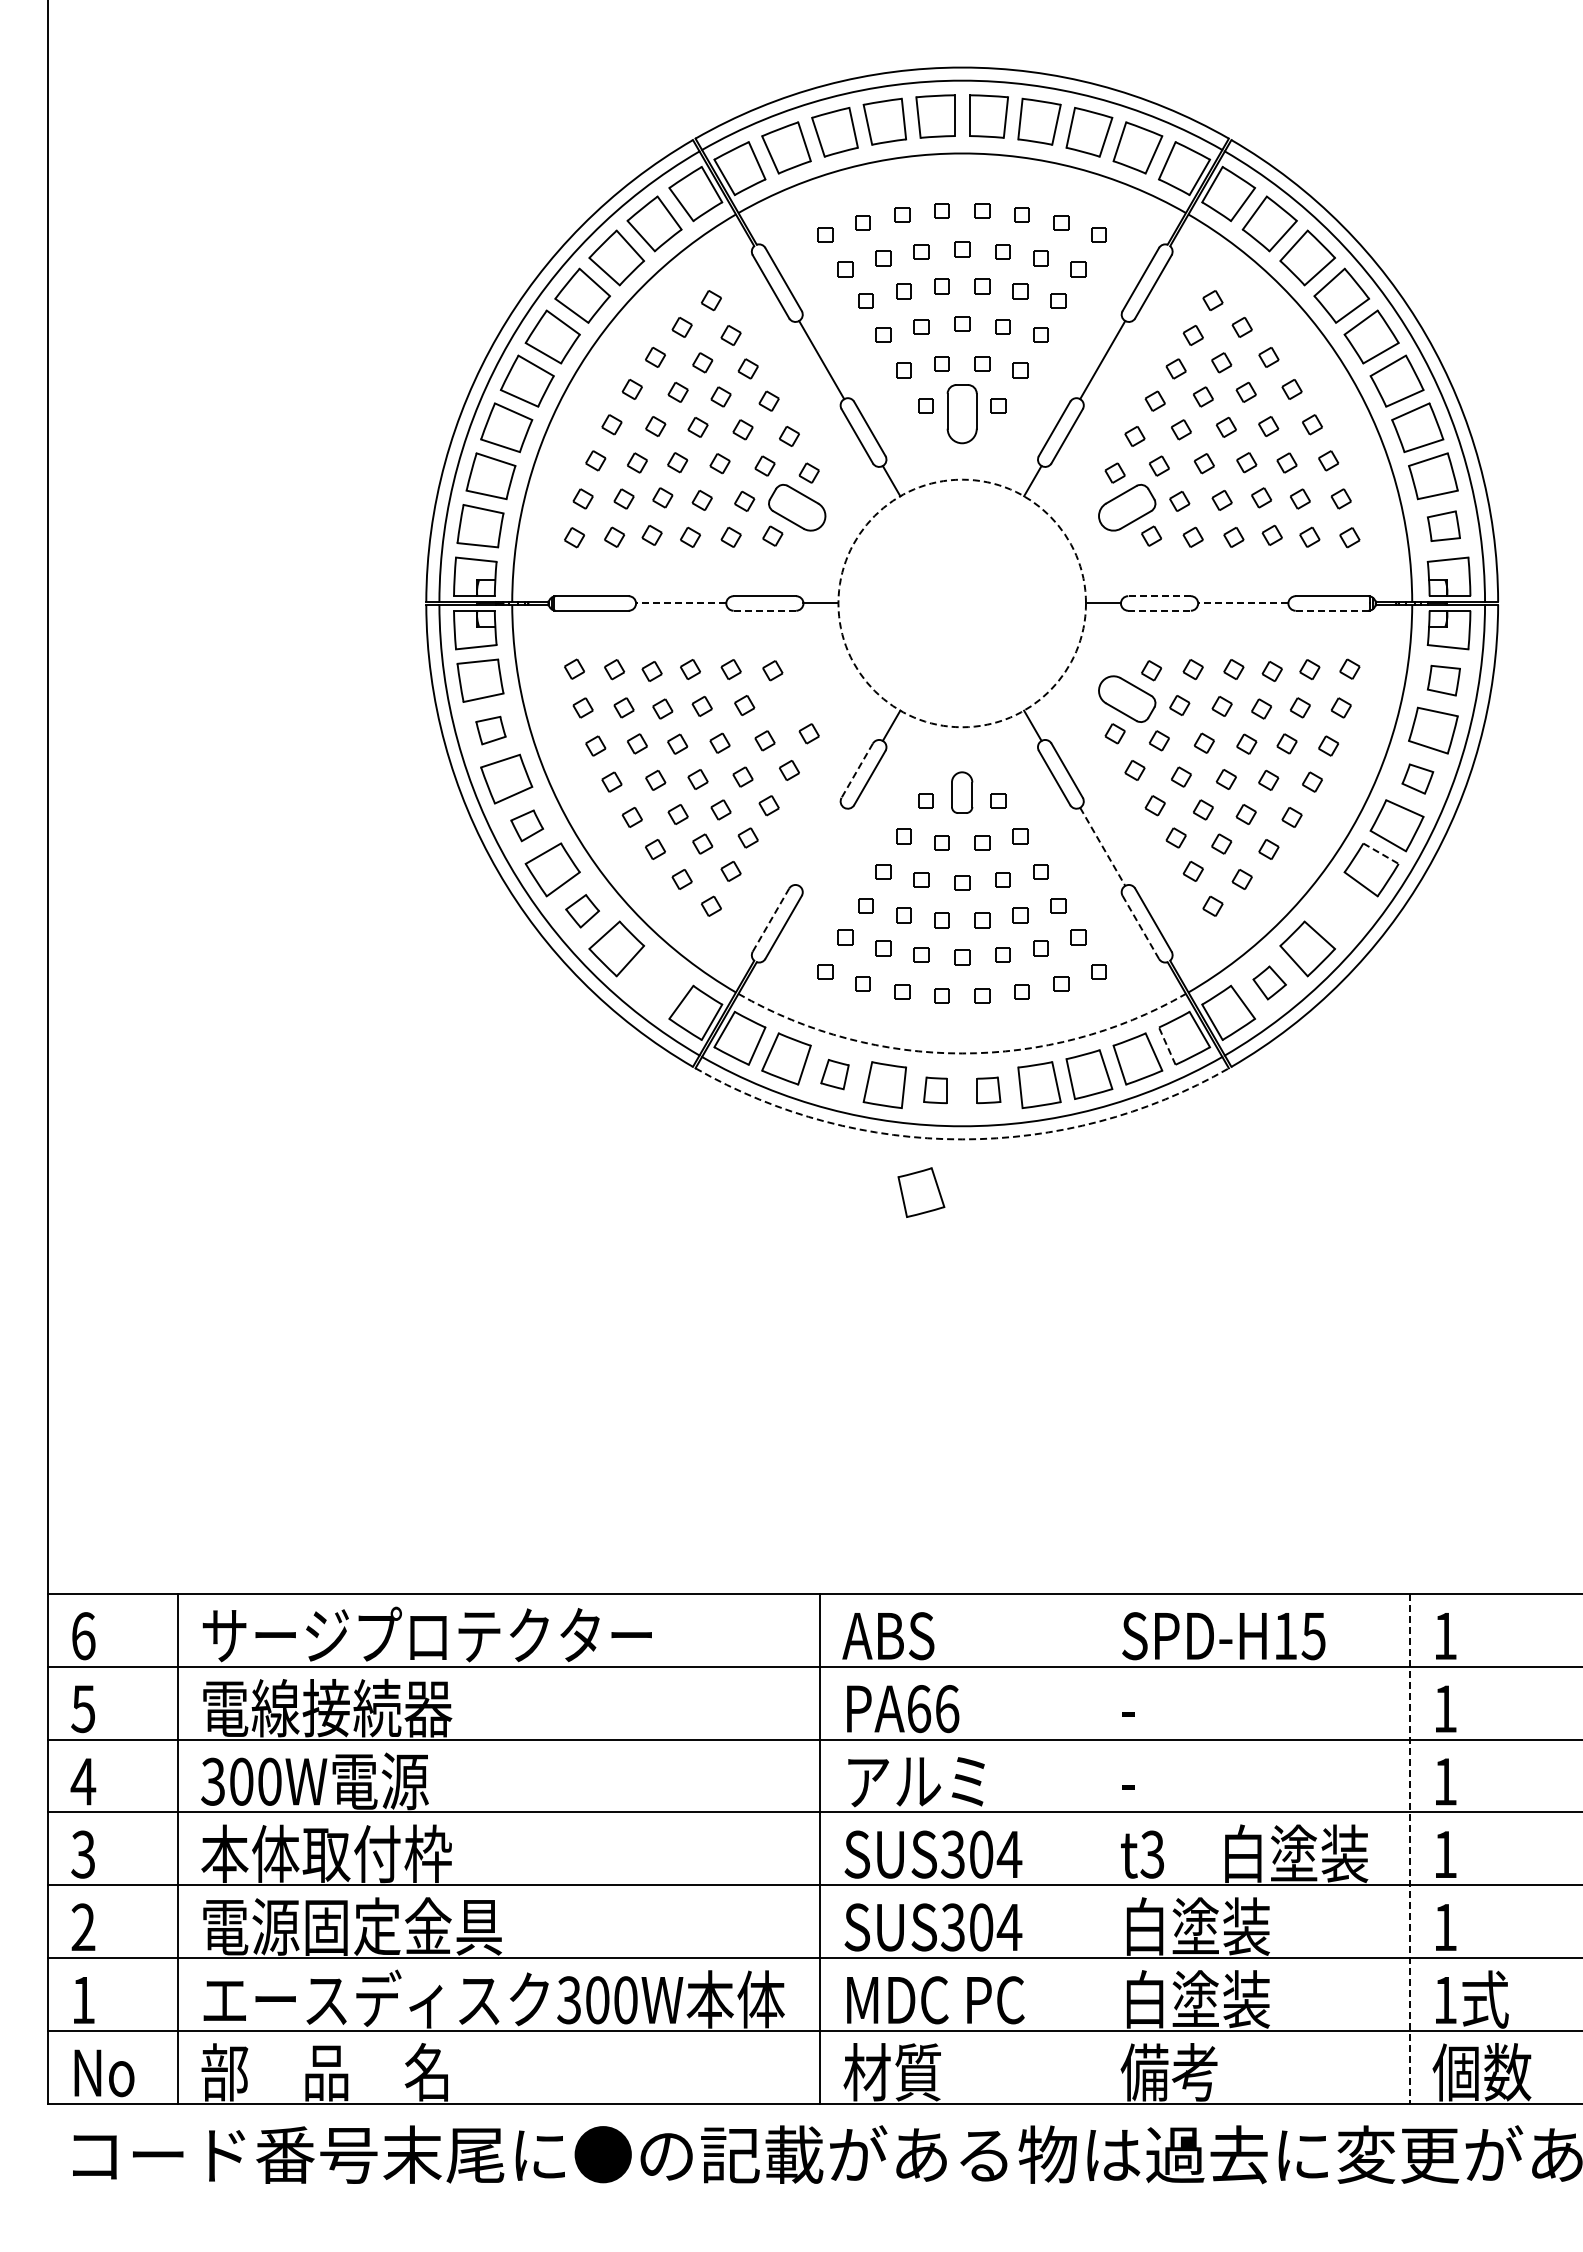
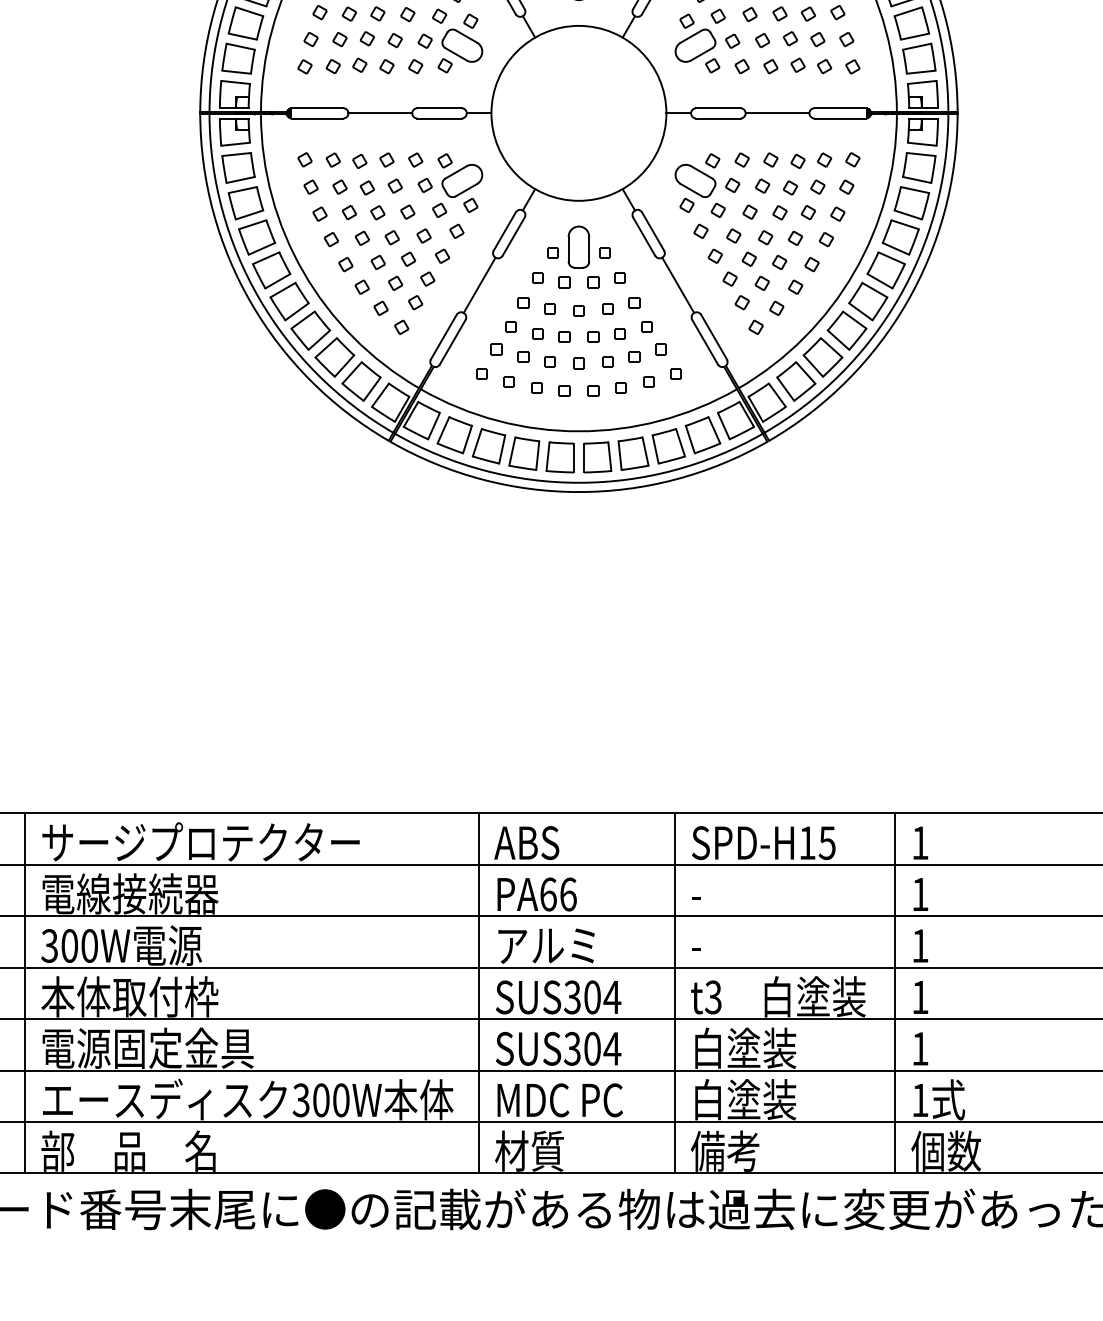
part: (1443, 526) -> (919, 58), size x1.43
line: (1159, 596) -> (718, 108), dashed -> solid
line: (680, 603) -> (379, 113), dashed -> solid
circle: (962, 603) -> (579, 113), dashed -> solid
line: (1242, 603) -> (776, 113), dashed -> solid
line: (765, 610) -> (439, 118), dashed -> solid
line: (1160, 610) -> (719, 118), dashed -> solid
line: (1331, 610) -> (839, 118), dashed -> solid
part: (1443, 680) -> (919, 167), size x1.43
part: (797, 698) -> (462, 180), added
part: (490, 730) -> (245, 203), size x1.67
line: (857, 771) -> (504, 232), dashed -> solid
part: (1417, 778) -> (900, 237), size x1.67
part: (961, 792) -> (578, 246), size x1.43
part: (526, 825) -> (271, 270), size x1.67
line: (821, 846) -> (479, 285), added
line: (1102, 847) -> (678, 285), dashed -> solid
line: (1381, 853) -> (875, 290), dashed -> solid
part: (582, 911) -> (310, 331), size x1.67
part: (1341, 911) -> (846, 331), added
line: (771, 919) -> (444, 336), dashed -> solid
line: (1140, 926) -> (704, 341), dashed -> solid
part: (654, 982) -> (361, 381), added
part: (1269, 982) -> (796, 381), size x1.67
line: (1167, 1045) -> (723, 425), dashed -> solid
arc: (962, 1053) -> (579, 431), dashed -> solid
part: (834, 1074) -> (488, 446), size x1.67
part: (935, 1090) -> (560, 457), size x1.67
part: (988, 1090) -> (597, 457), size x1.67
arc: (962, 1139) -> (579, 492), dashed -> solid
part: (921, 1192) -> (550, 529), removed
line: (1097, 1848) -> (674, 993), added
line: (1409, 1848) -> (894, 993), dashed -> solid

